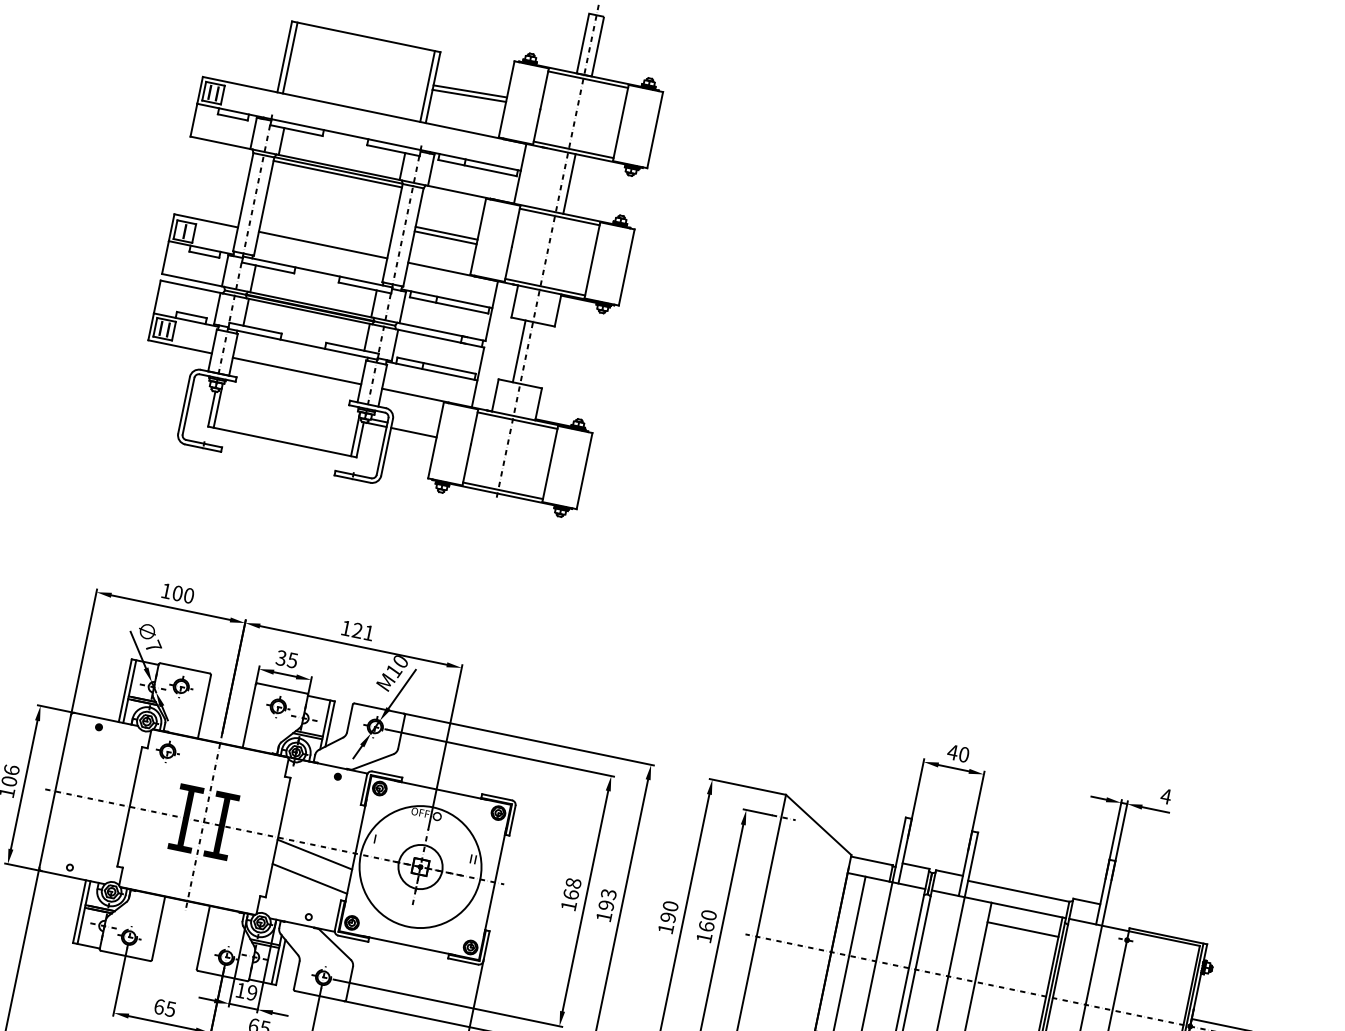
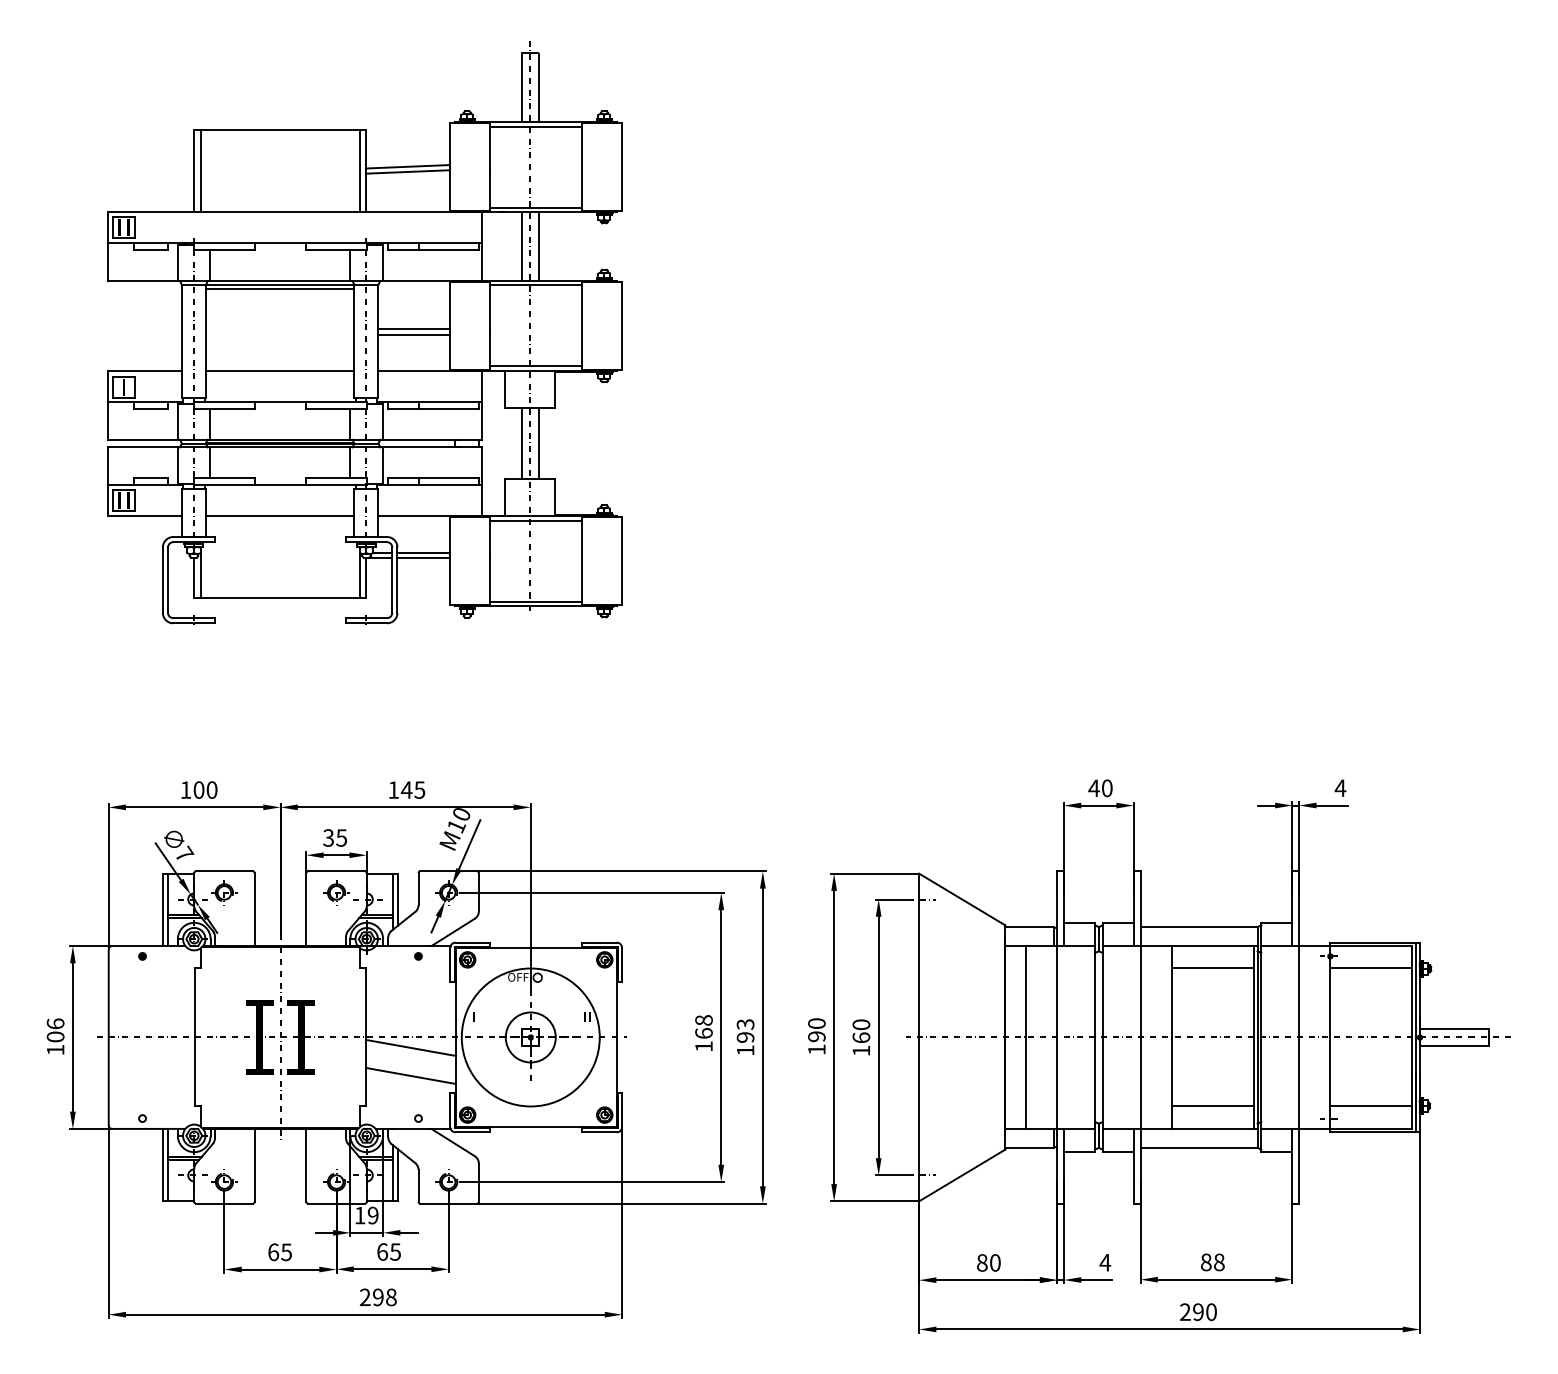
line: (554, 180) -> (521, 246), added
line: (534, 354) -> (539, 443), added
line: (414, 428) -> (423, 552), added
text: (362, 631) -> (412, 789), 121 -> 145
part: (167, 751) -> (224, 967), removed
line: (1160, 958) -> (1371, 968), added

